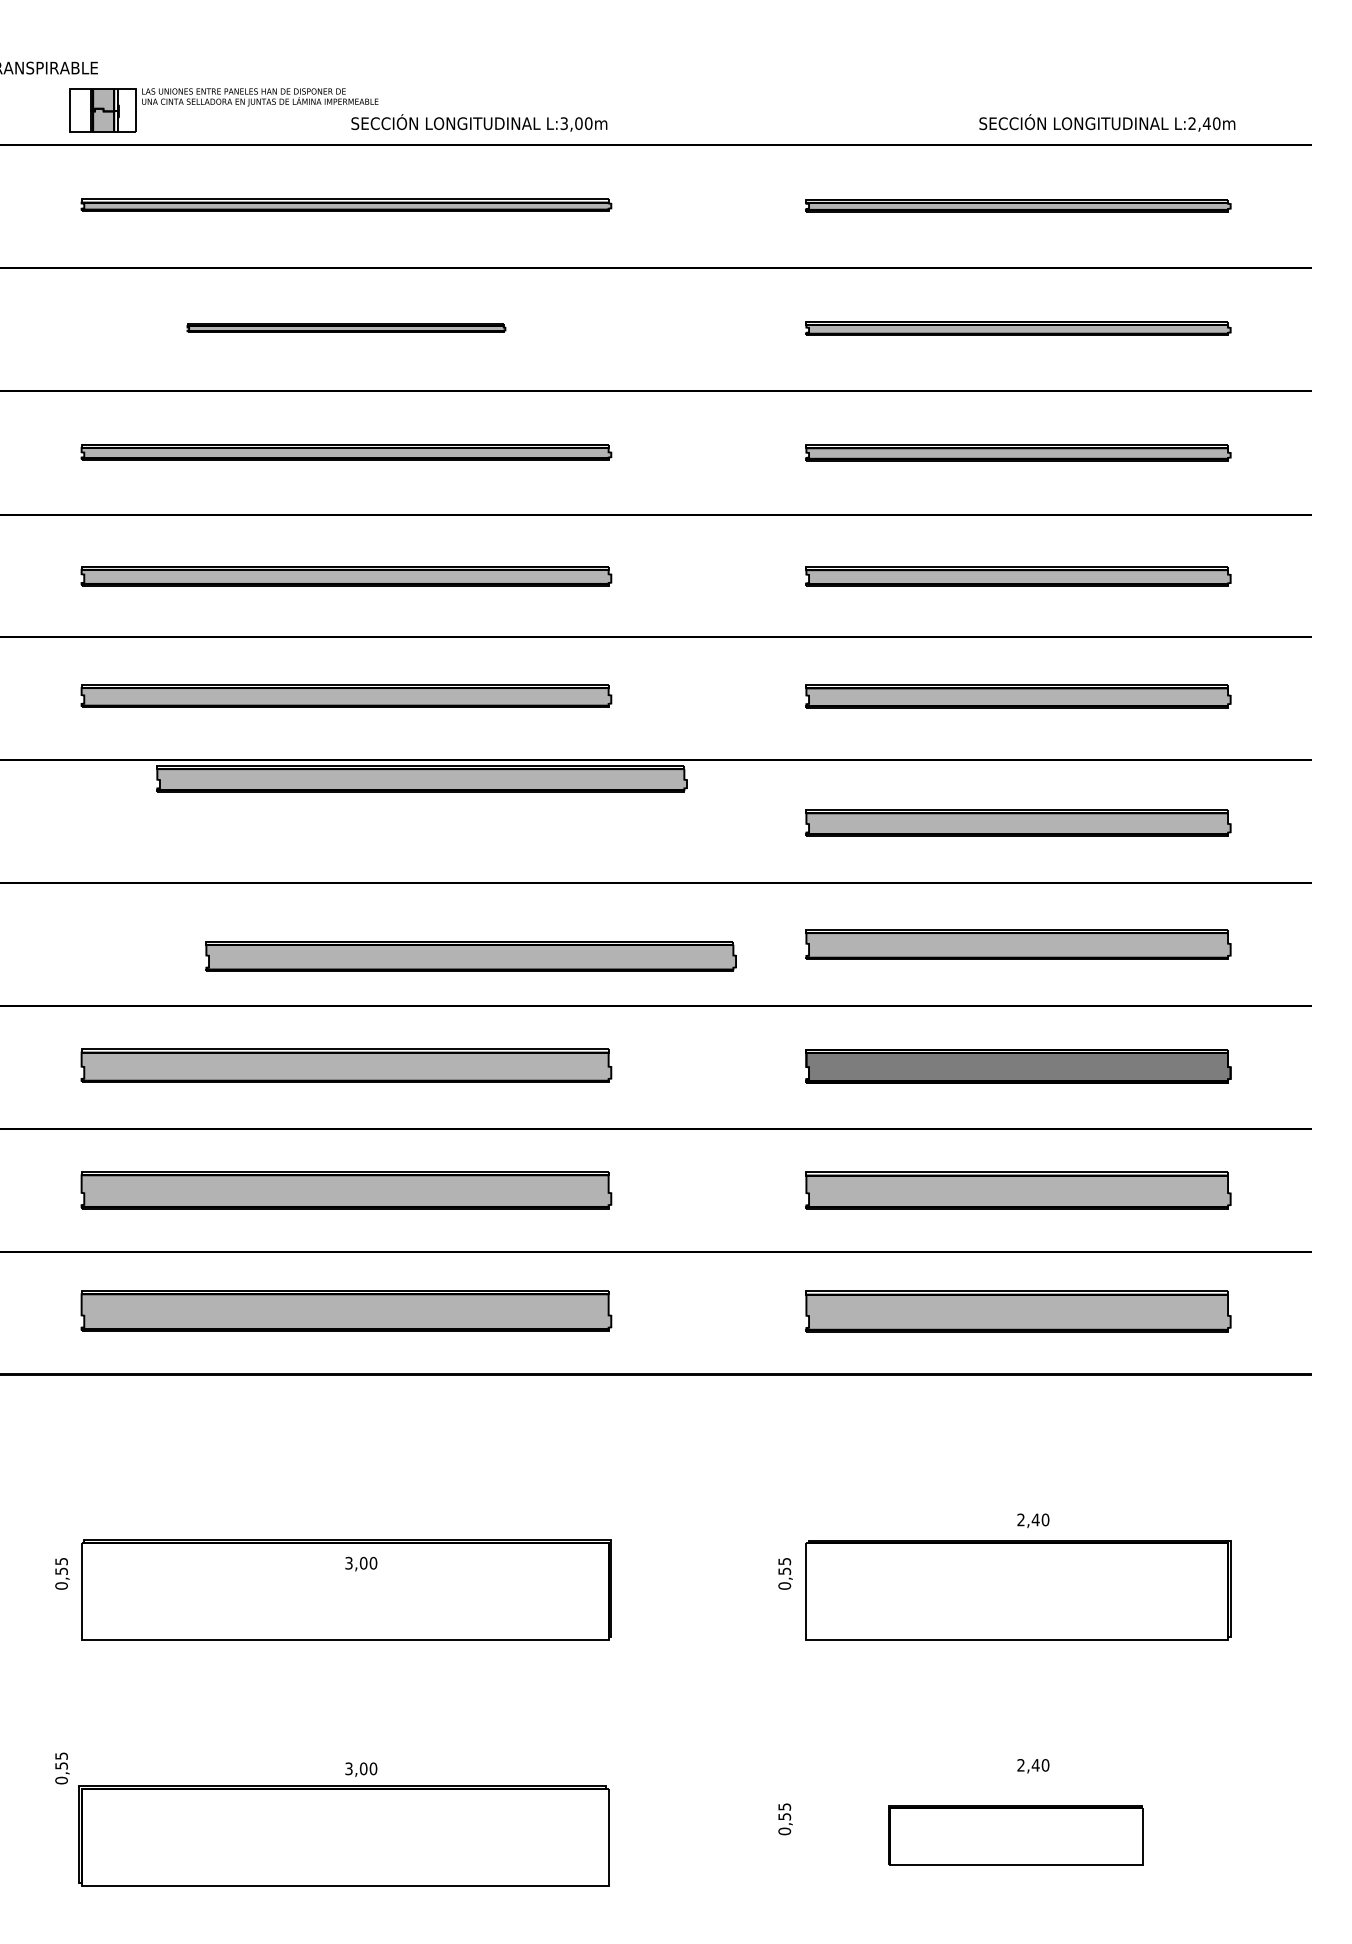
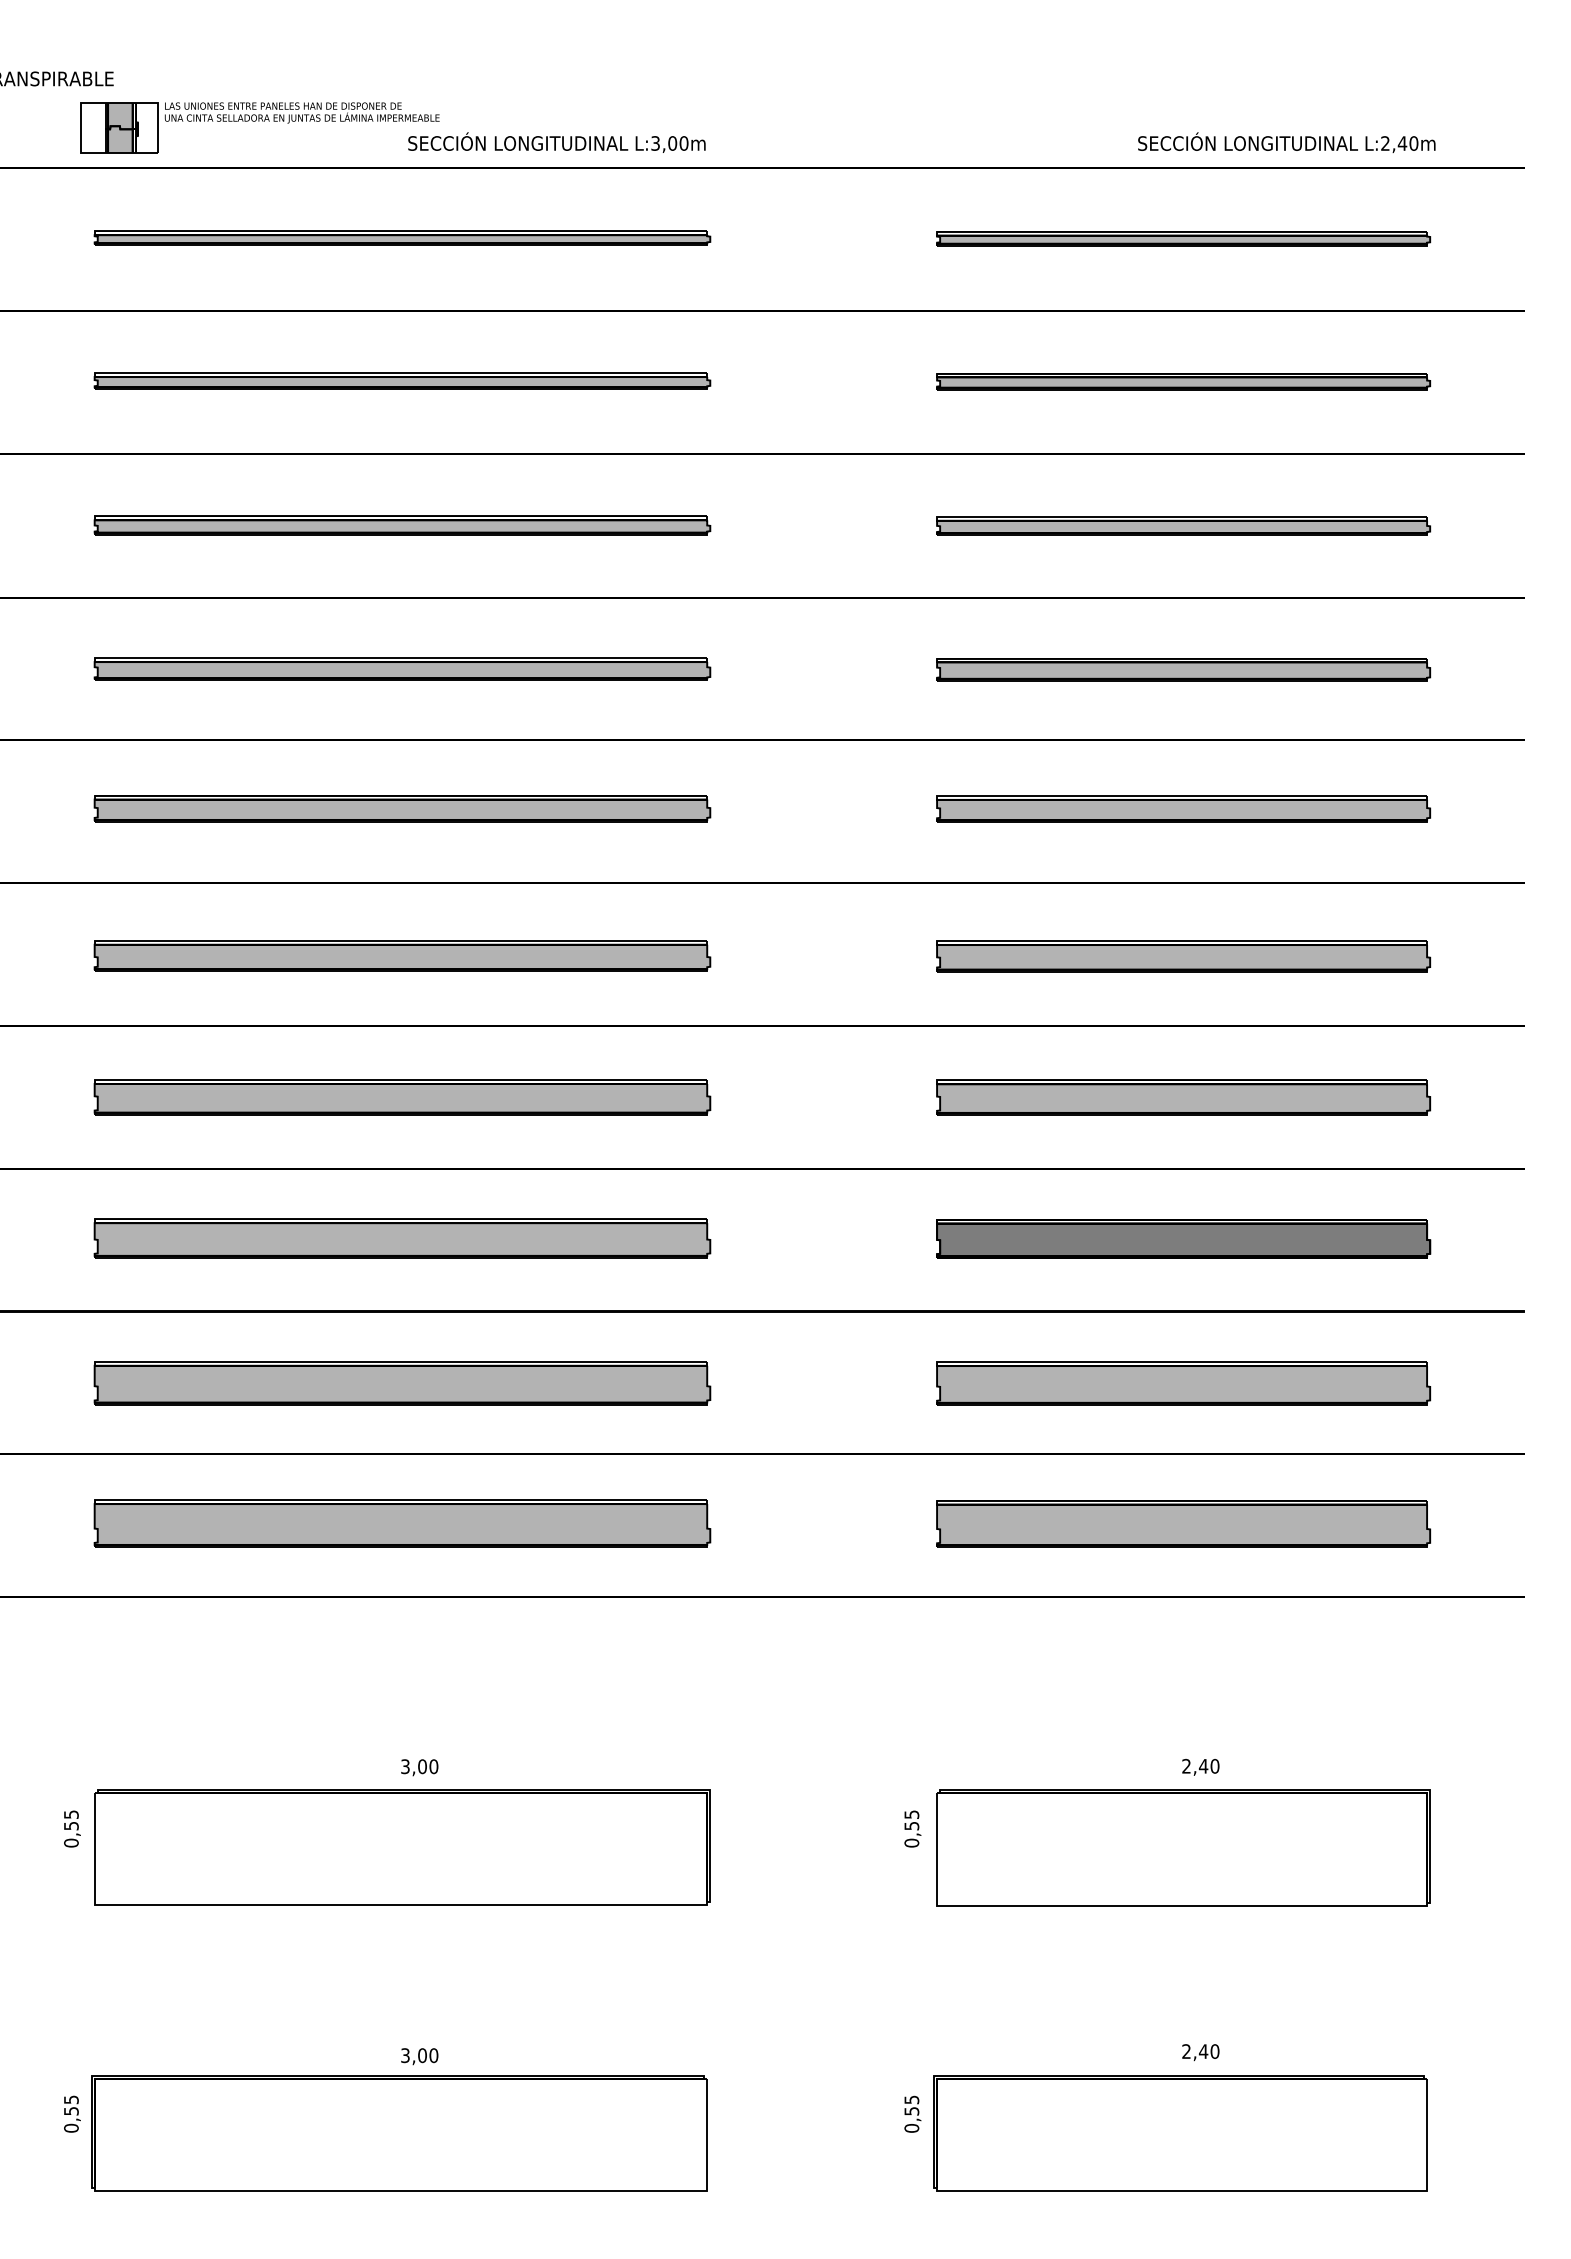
part: (346, 327) -> (402, 380), size x1.67
part: (422, 778) -> (402, 955), moved
part: (471, 956) -> (402, 1097), moved
text: (361, 1563) -> (419, 1767), moved
text: (62, 1767) -> (72, 2113), moved
part: (1015, 1835) -> (1180, 2133), size x1.67

